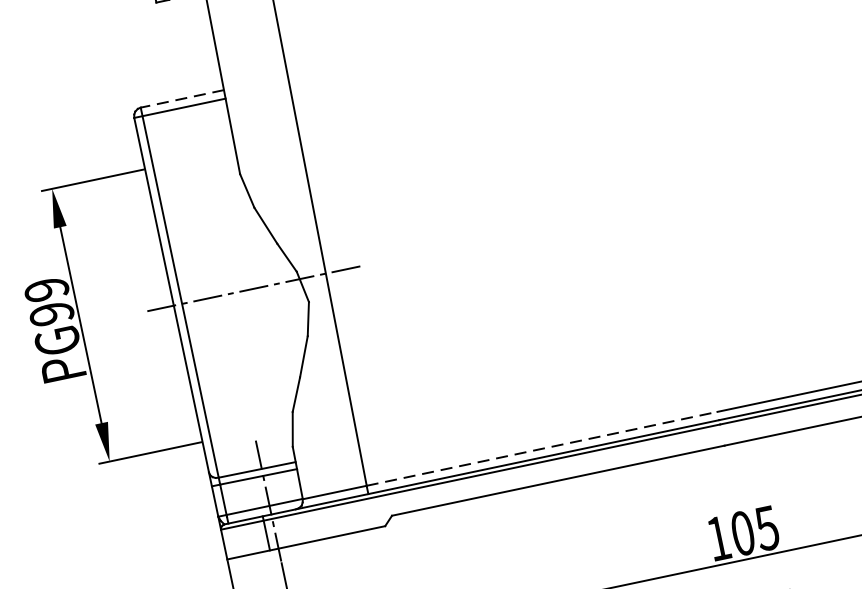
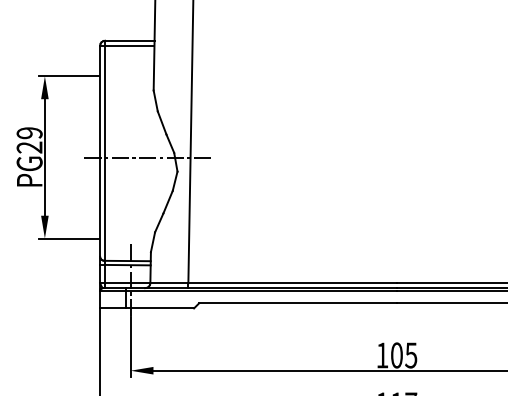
line: (181, 98) -> (129, 40), dashed -> solid
text: (51, 313) -> (29, 147), PG99 -> PG29
line: (543, 449) -> (293, 283), dashed -> solid

